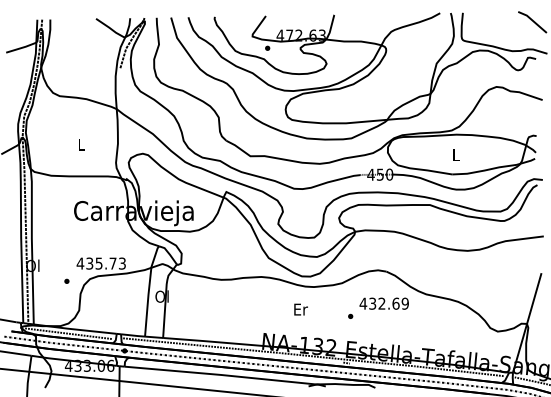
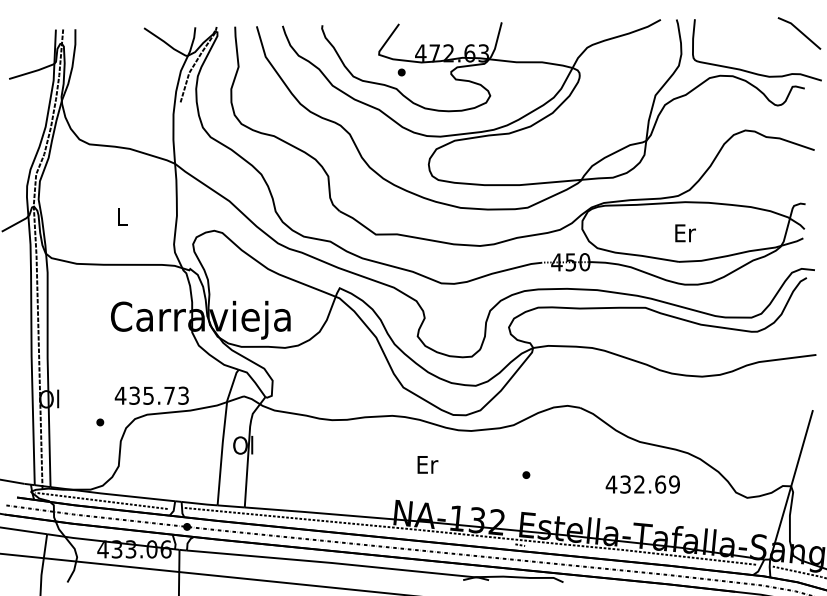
text: (456, 155) -> (685, 233), L -> Er
text: (383, 303) -> (641, 484), moved
text: (300, 309) -> (427, 464), moved

